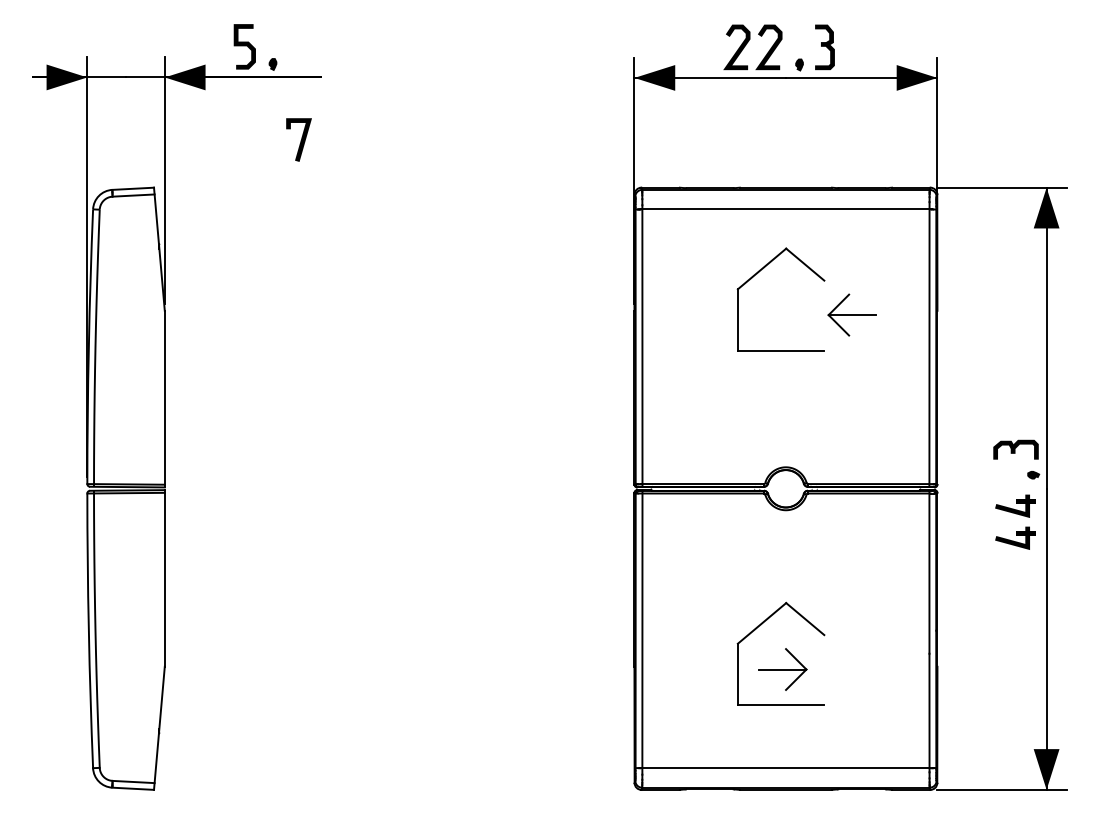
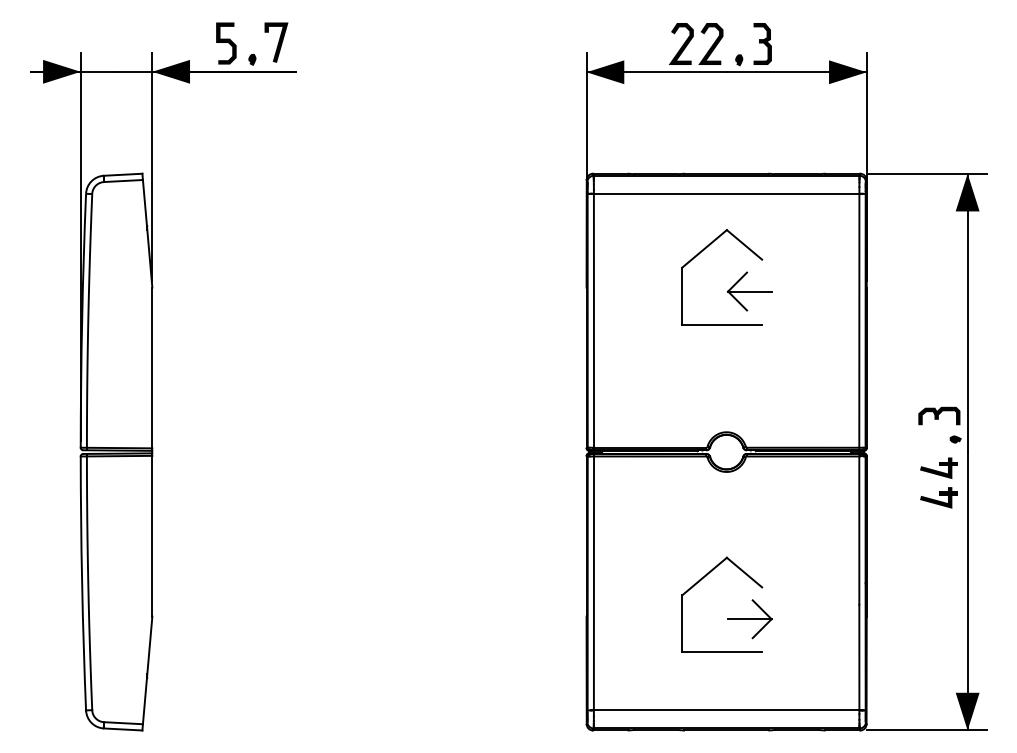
line: (301, 139) -> (278, 42), moved
part: (851, 315) -> (749, 291), moved
part: (782, 669) -> (749, 619), moved

